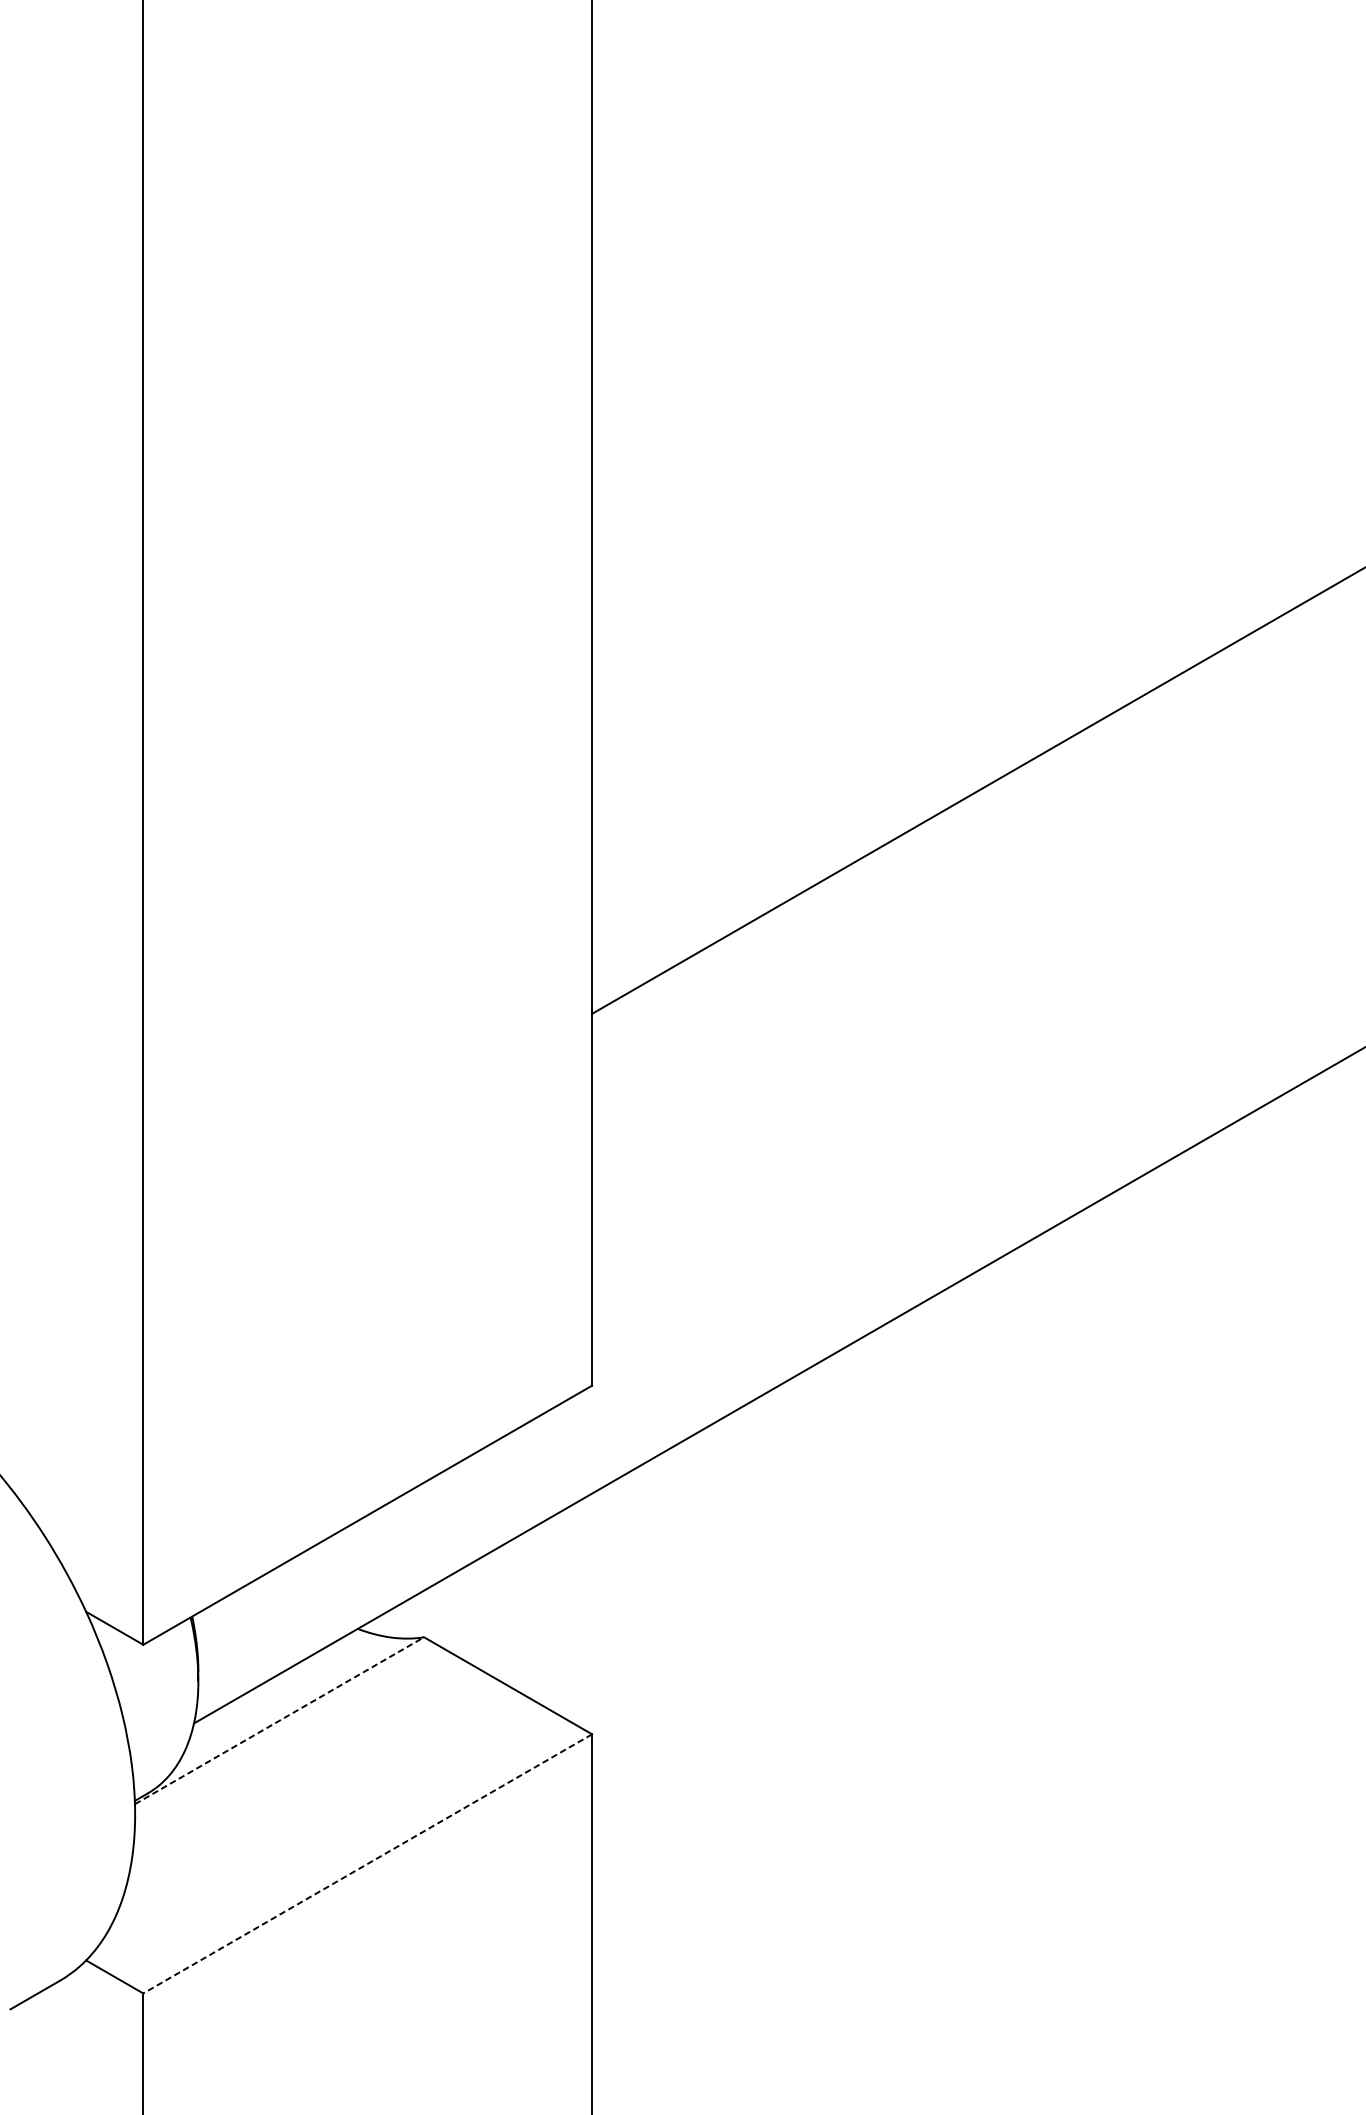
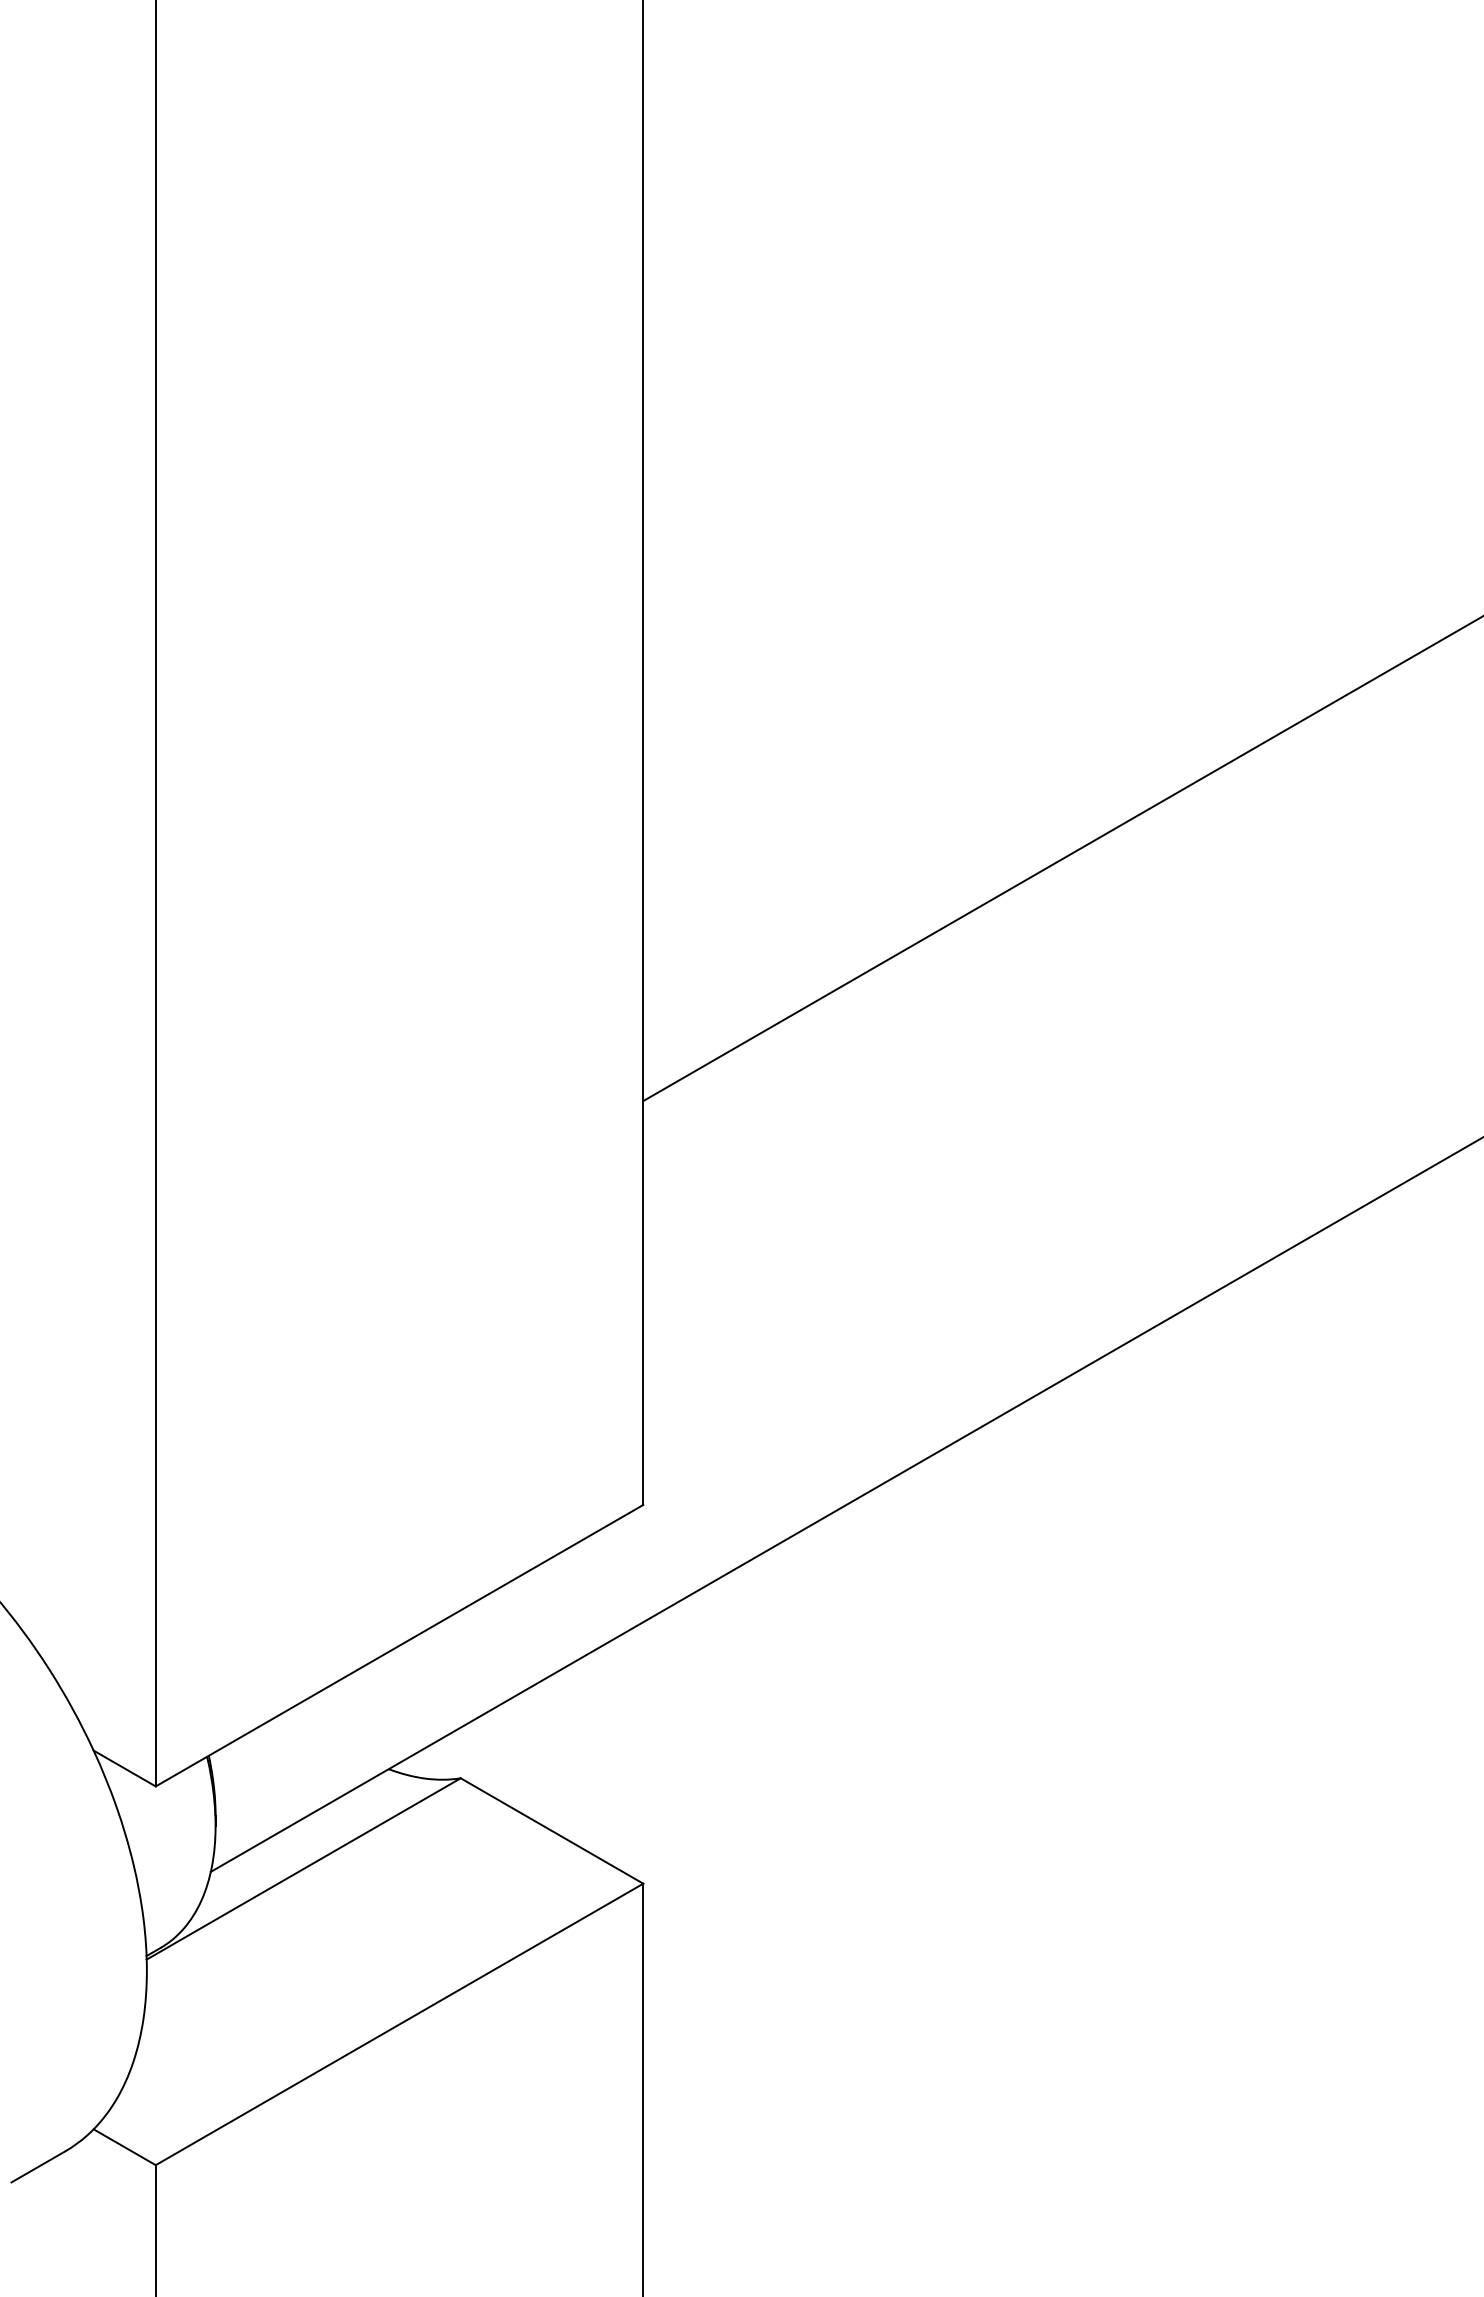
line: (280, 1720) -> (304, 1868), dashed -> solid
line: (367, 1863) -> (399, 2024), dashed -> solid

